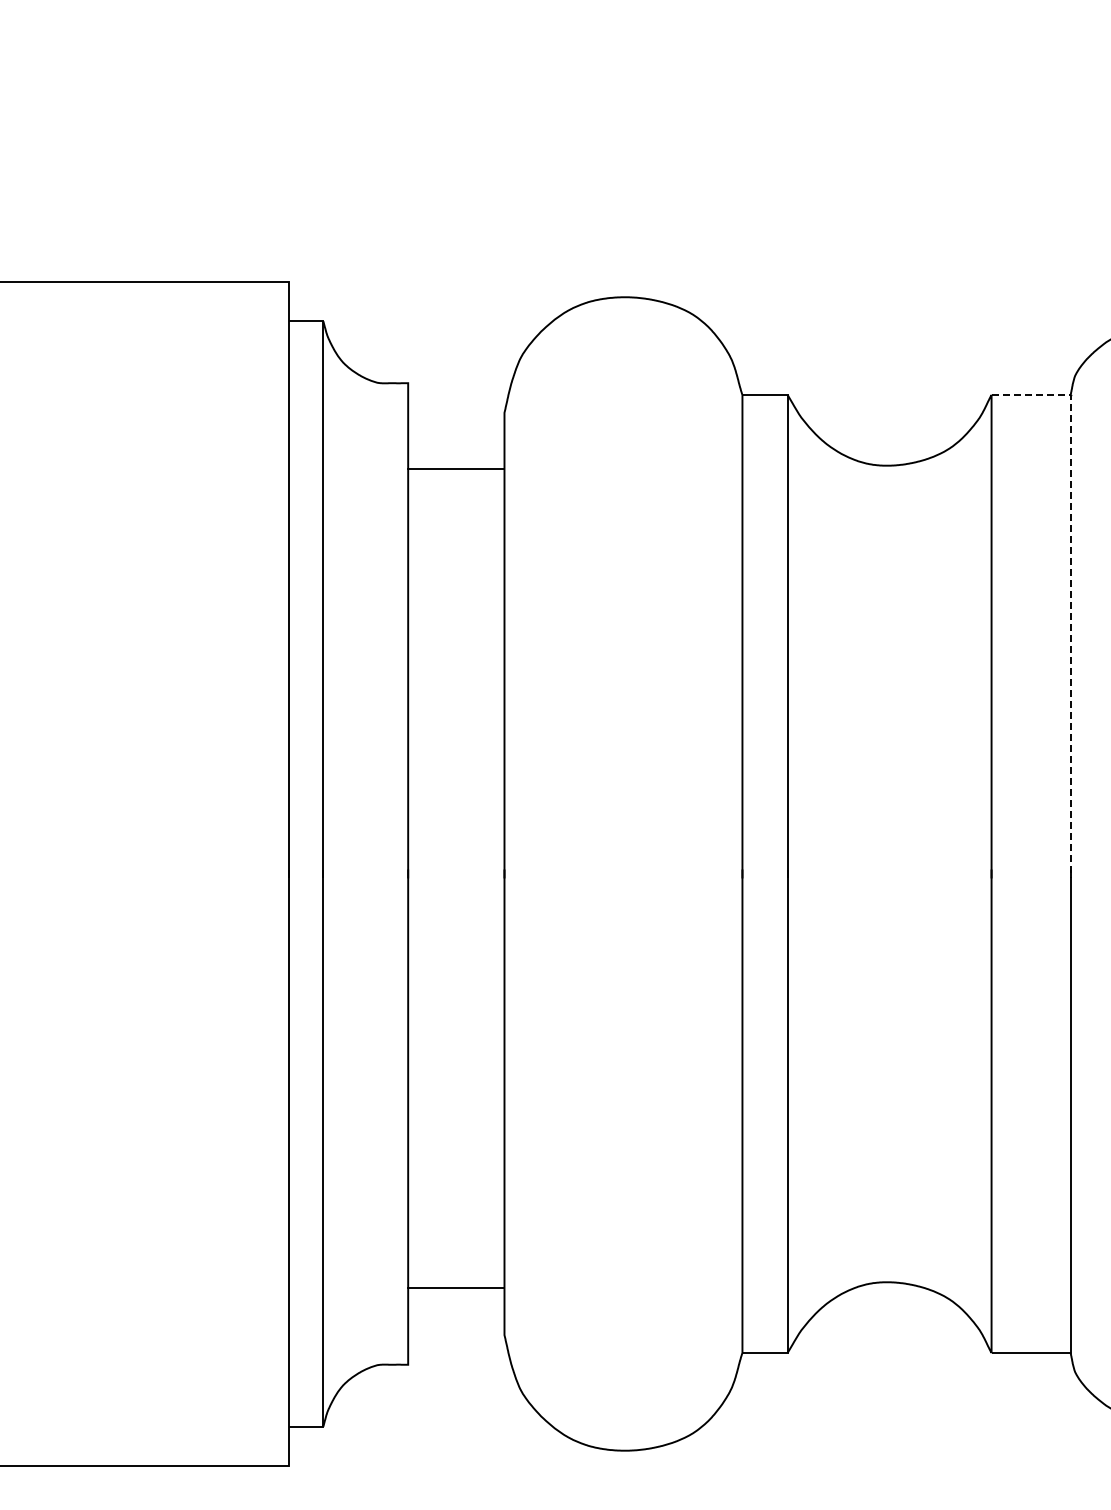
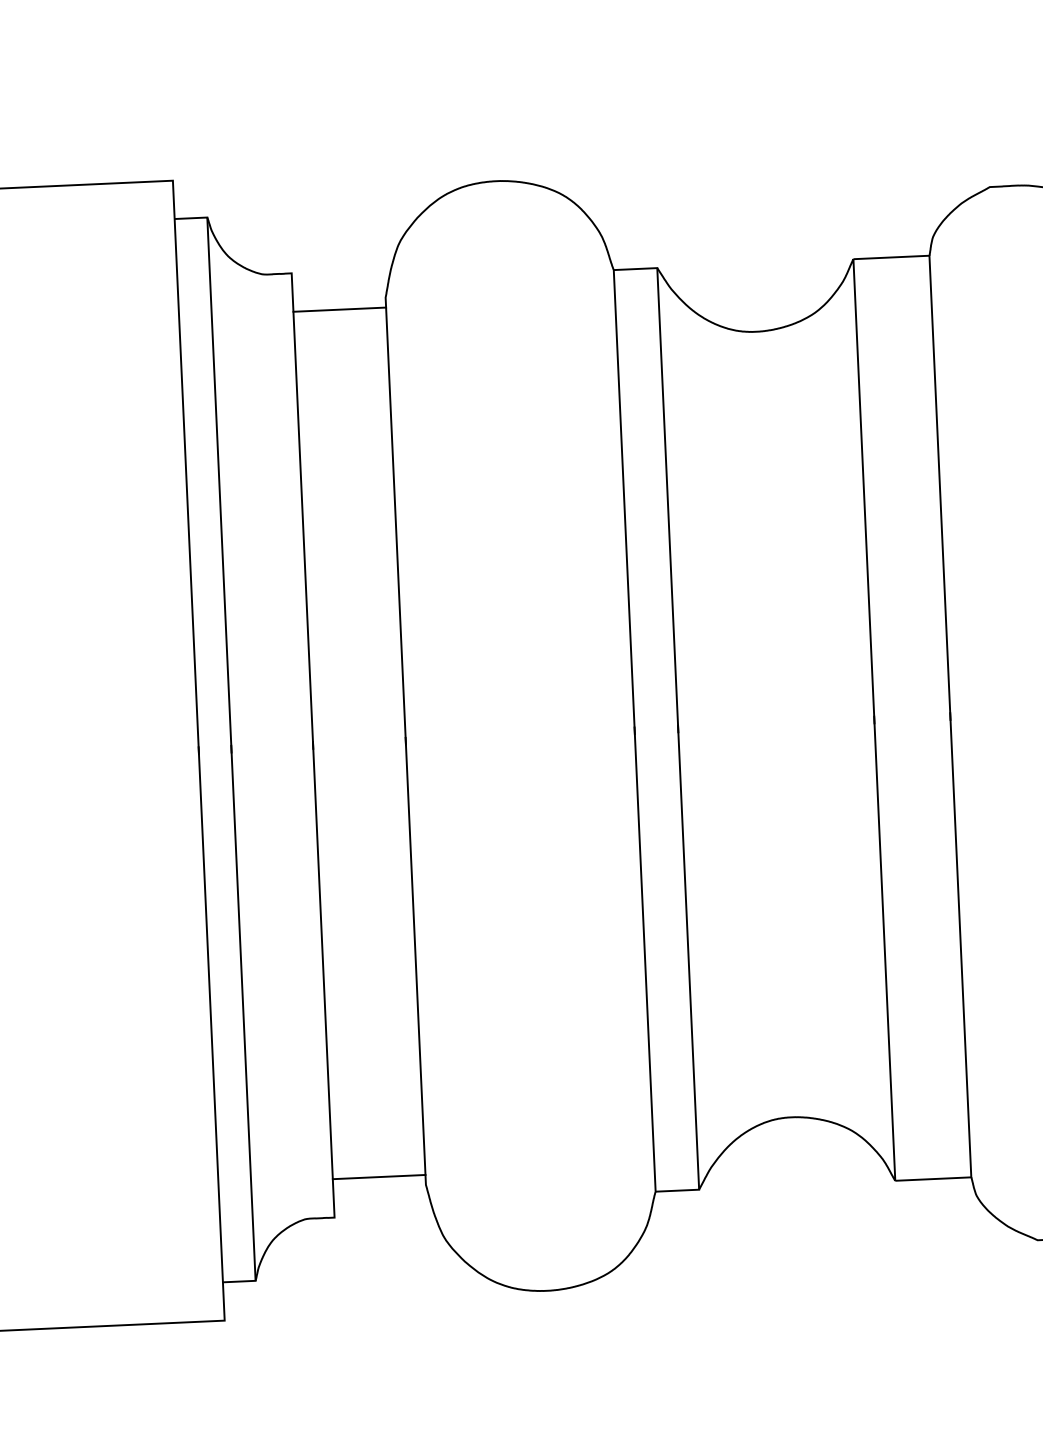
line: (456, 469) -> (339, 310), moved
line: (1070, 595) -> (938, 448), dashed -> solid
line: (456, 1287) -> (379, 1176), moved

